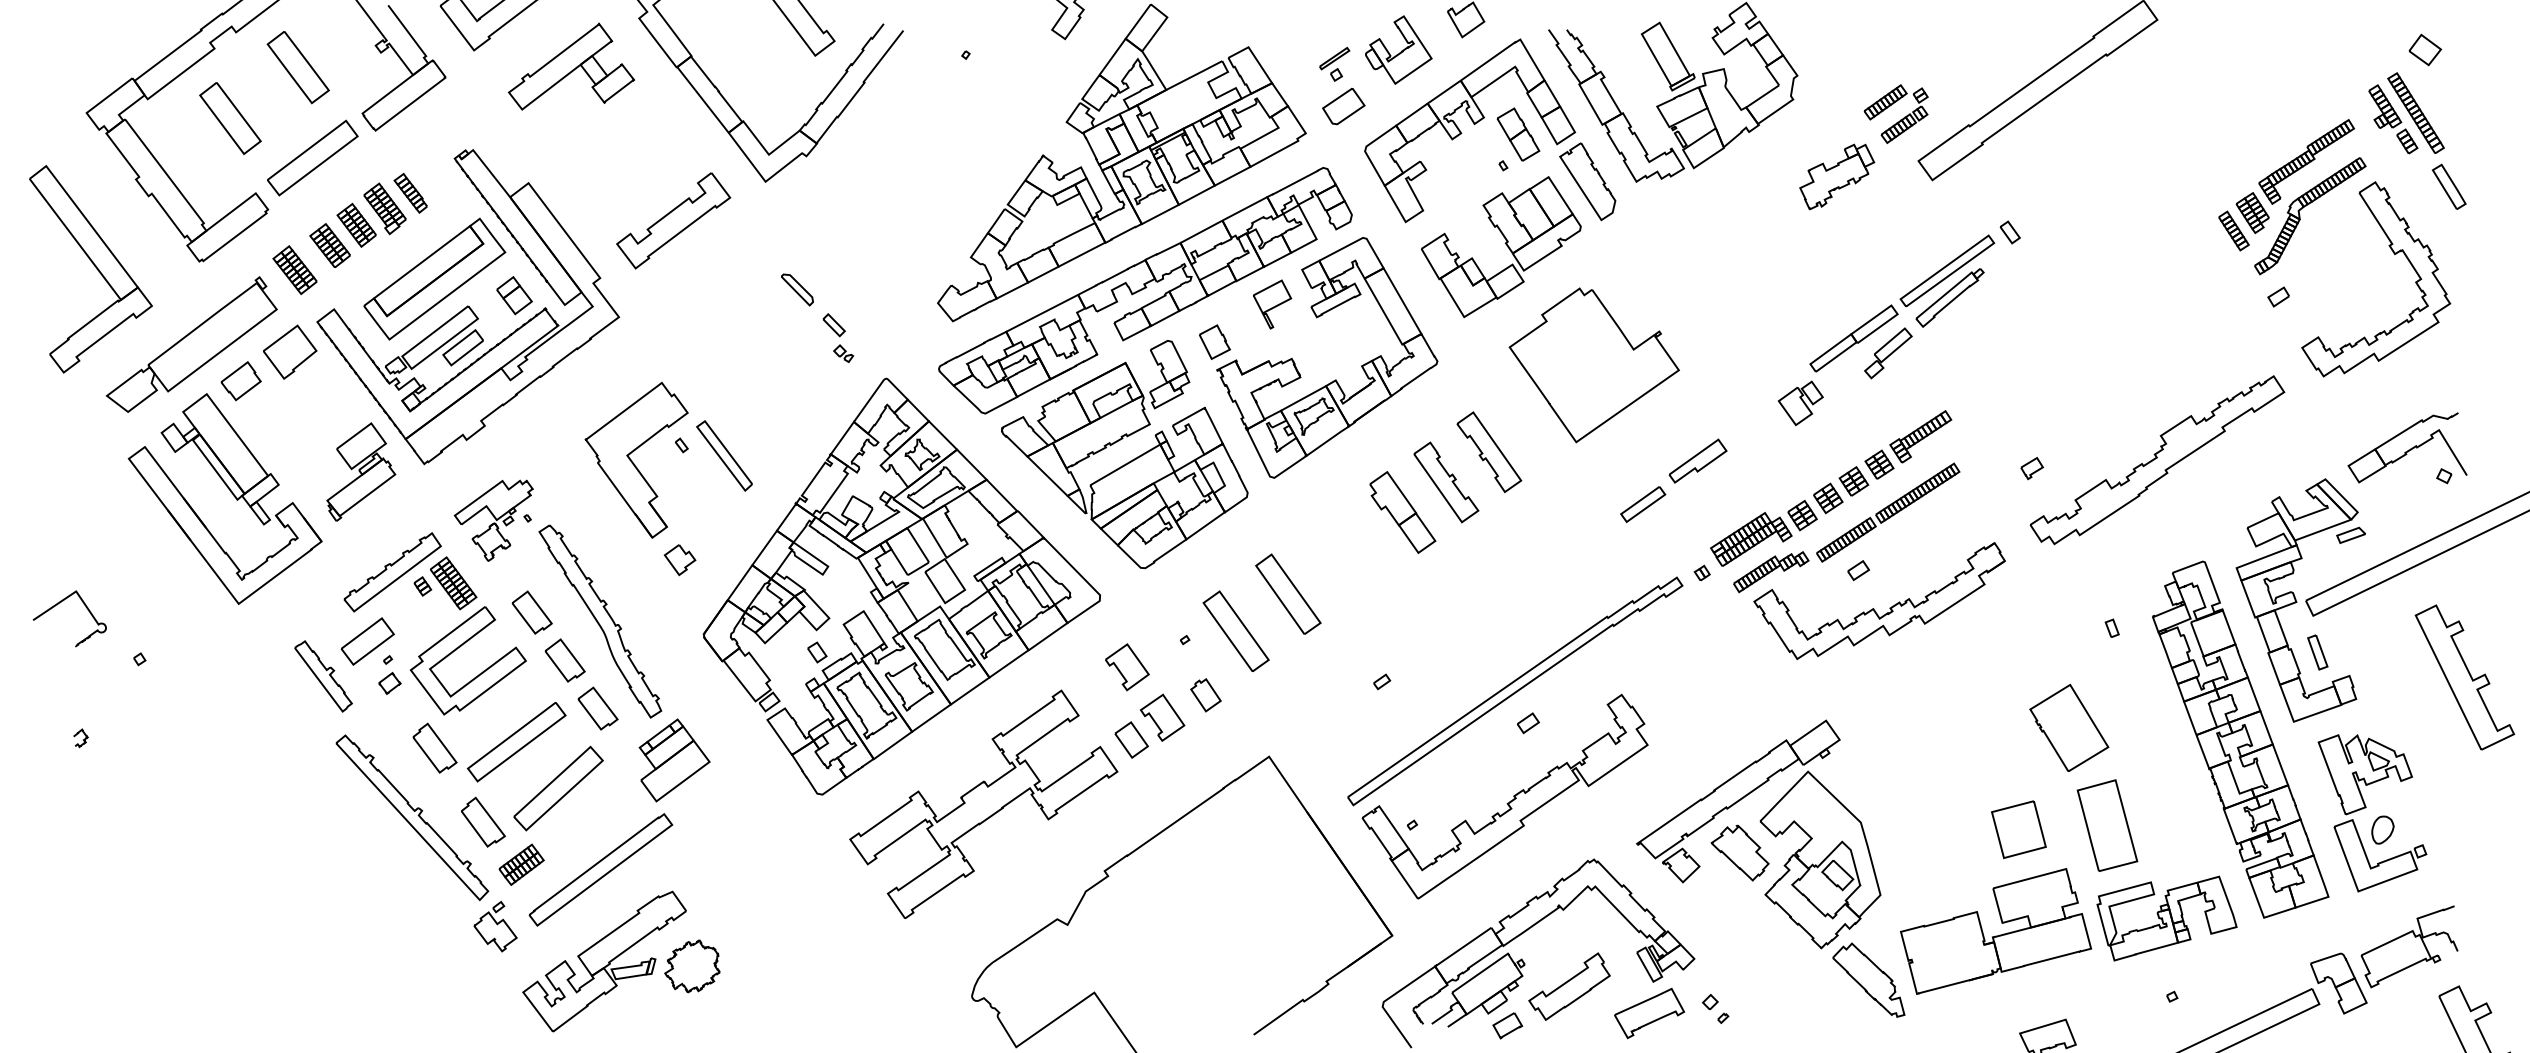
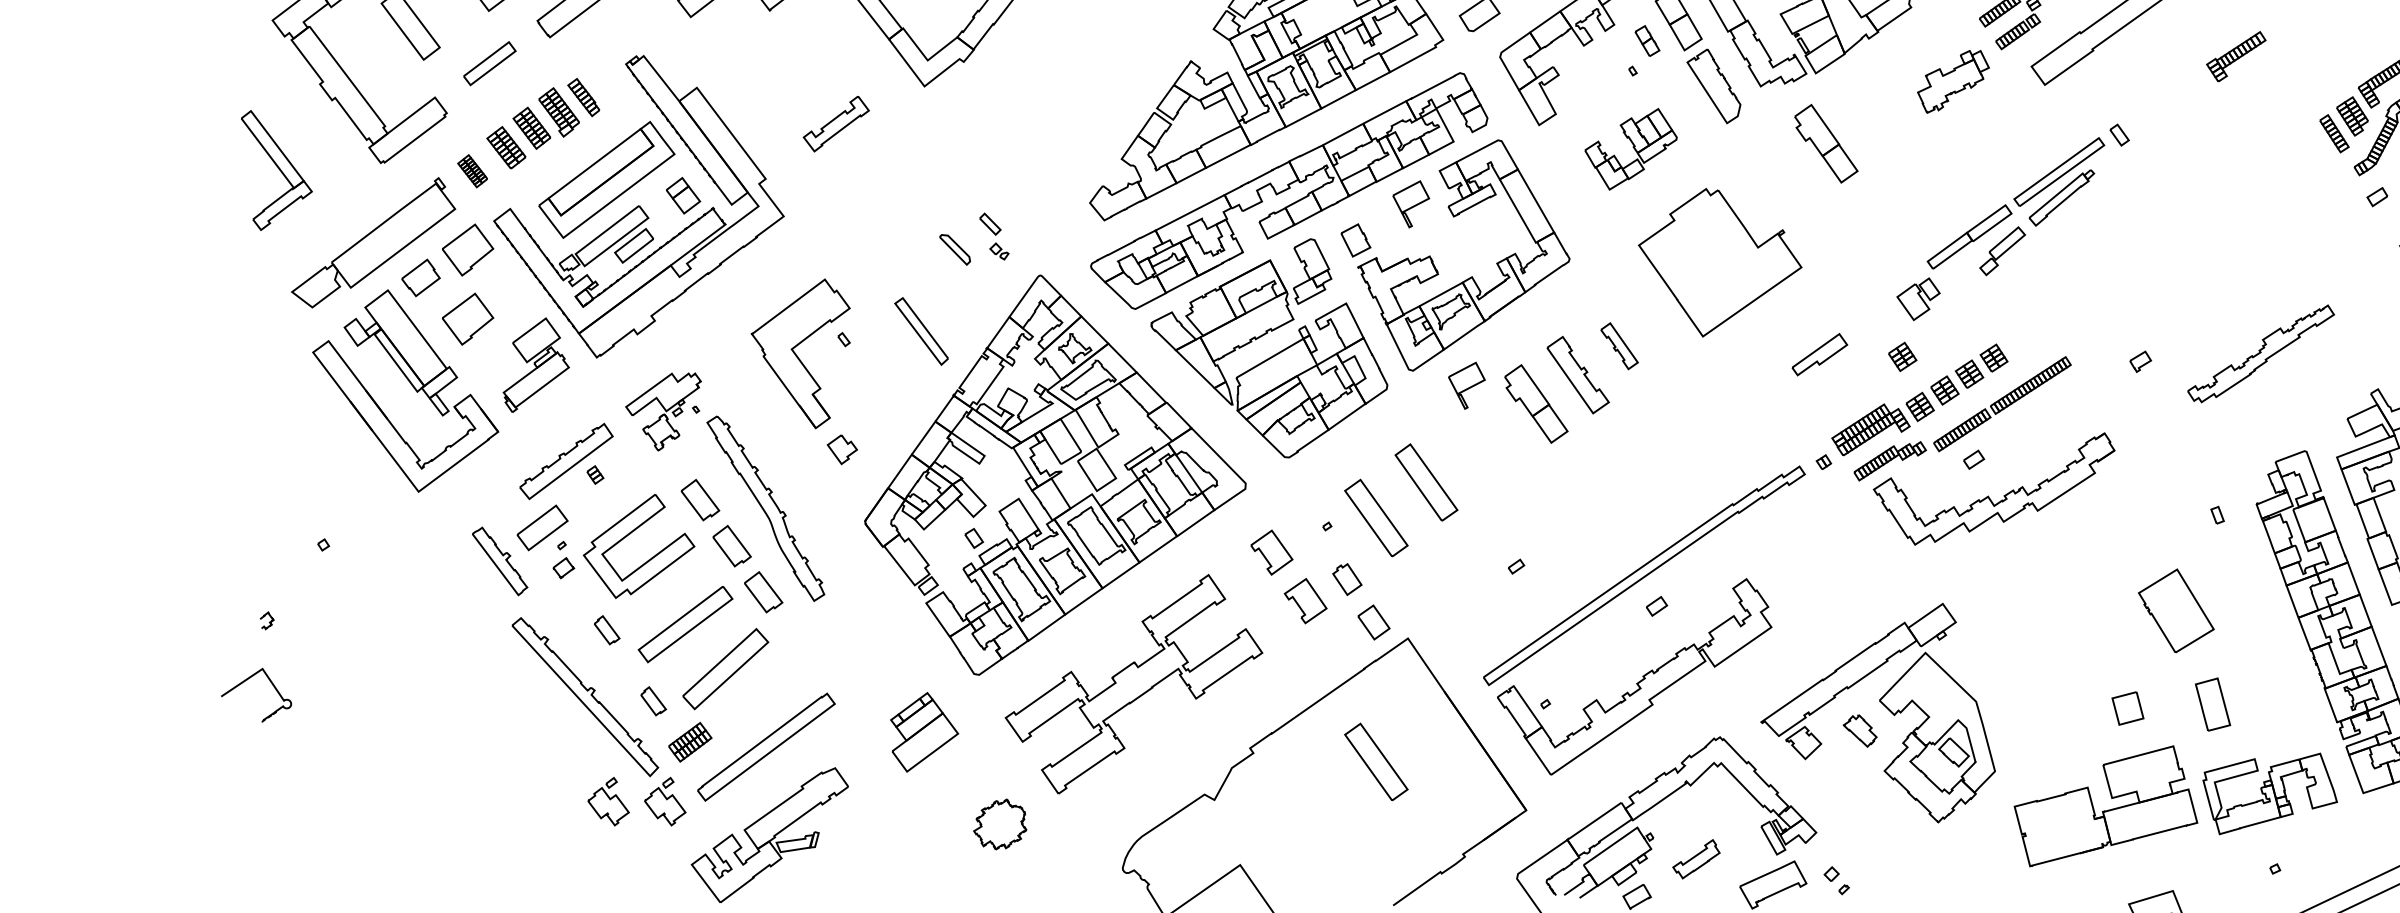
part: (1518, 134) -> (1647, 41), size x0.6
part: (312, 157) -> (489, 63), size x0.6
part: (673, 220) -> (836, 123), size x0.6
part: (1704, 241) -> (1826, 143), added
part: (1501, 247) -> (1631, 149), size x0.6
part: (90, 269) -> (276, 170), size x0.6
part: (294, 269) -> (472, 170), size x0.7
part: (797, 289) -> (955, 249), moved
part: (290, 423) -> (468, 318), added
part: (1920, 436) -> (2236, 56), moved
part: (1489, 452) -> (1619, 346), size x0.6
part: (724, 455) -> (921, 331), moved
part: (2157, 460) -> (2261, 354), size x0.6
part: (1784, 463) -> (1902, 356), added
part: (1330, 493) -> (1466, 385), added
part: (1643, 504) -> (1767, 396), removed
part: (453, 583) -> (624, 472), removed
curve: (60, 603) -> (247, 680), moved
part: (1131, 739) -> (1373, 621), moved
part: (434, 747) -> (606, 629), size x0.6
part: (674, 760) -> (924, 732), moved
part: (483, 821) -> (653, 700), size x0.6
part: (2107, 825) -> (2213, 704), size x0.6
part: (2018, 829) -> (2127, 708), size x0.6
part: (1739, 852) -> (1859, 730), size x0.6
part: (1235, 884) -> (1375, 761), added
part: (436, 926) -> (608, 801), added
part: (692, 966) -> (1000, 824), moved
part: (1868, 979) -> (1983, 852), removed
part: (1569, 986) -> (1696, 859), size x0.6

